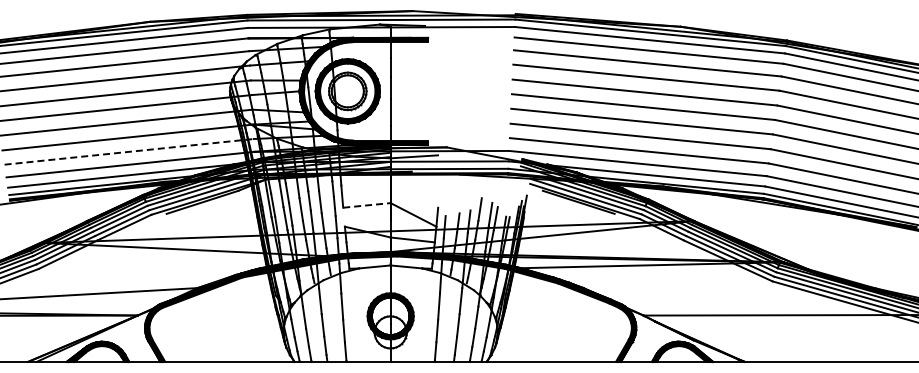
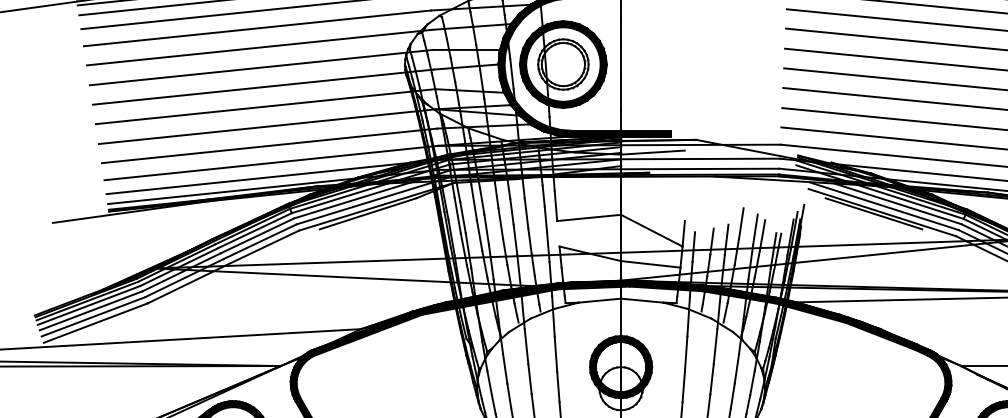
line: (129, 151) -> (269, 145), dashed -> solid
line: (366, 205) -> (588, 218), dashed -> solid

